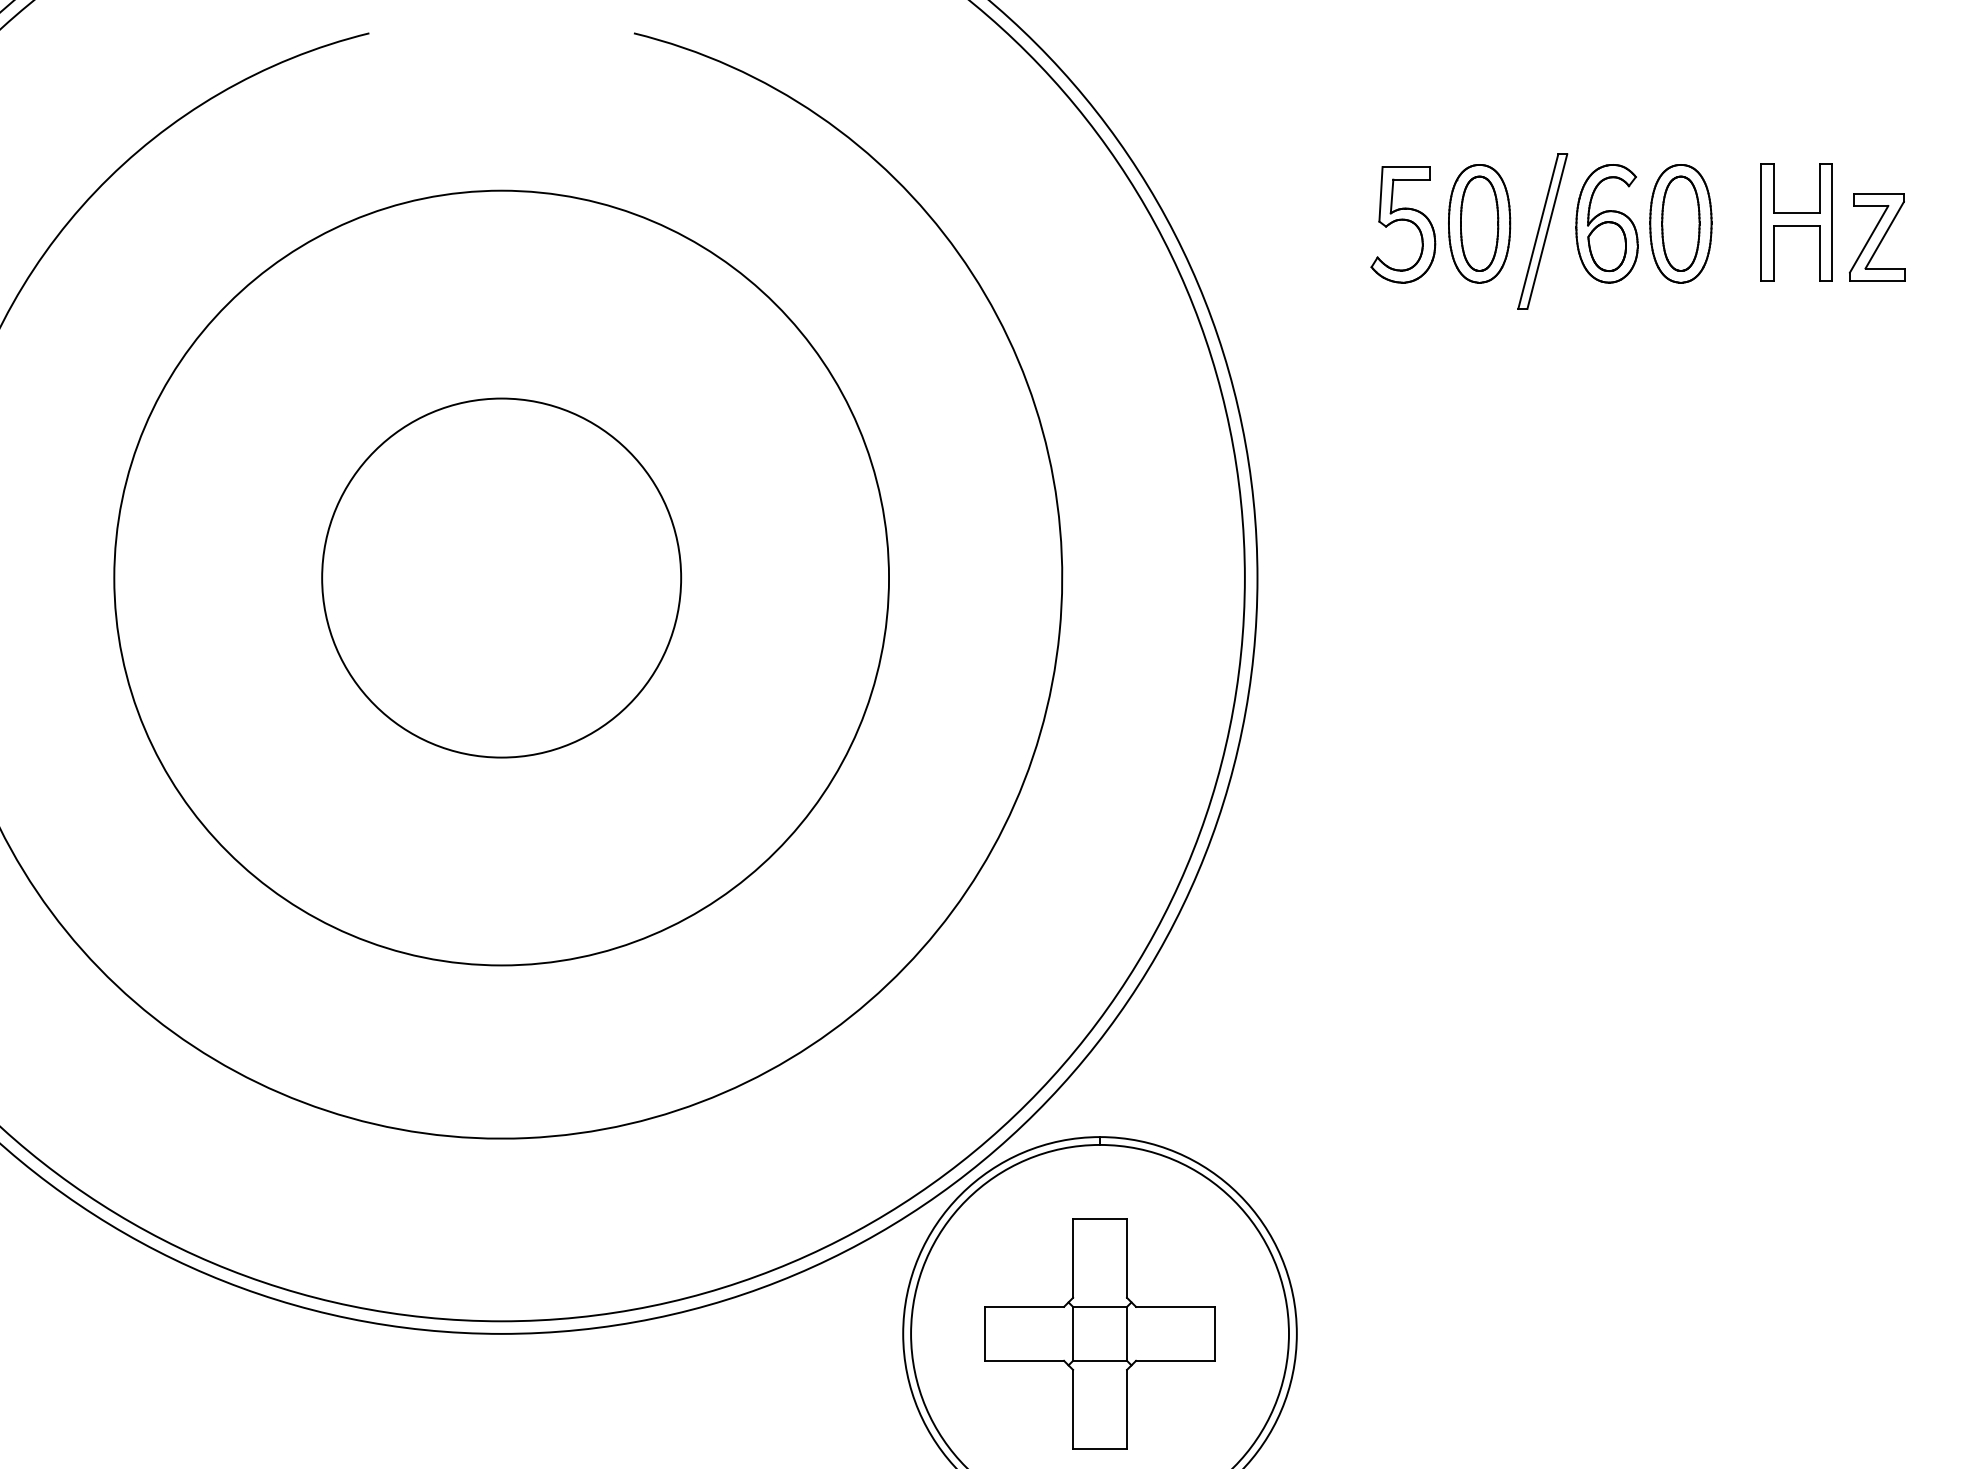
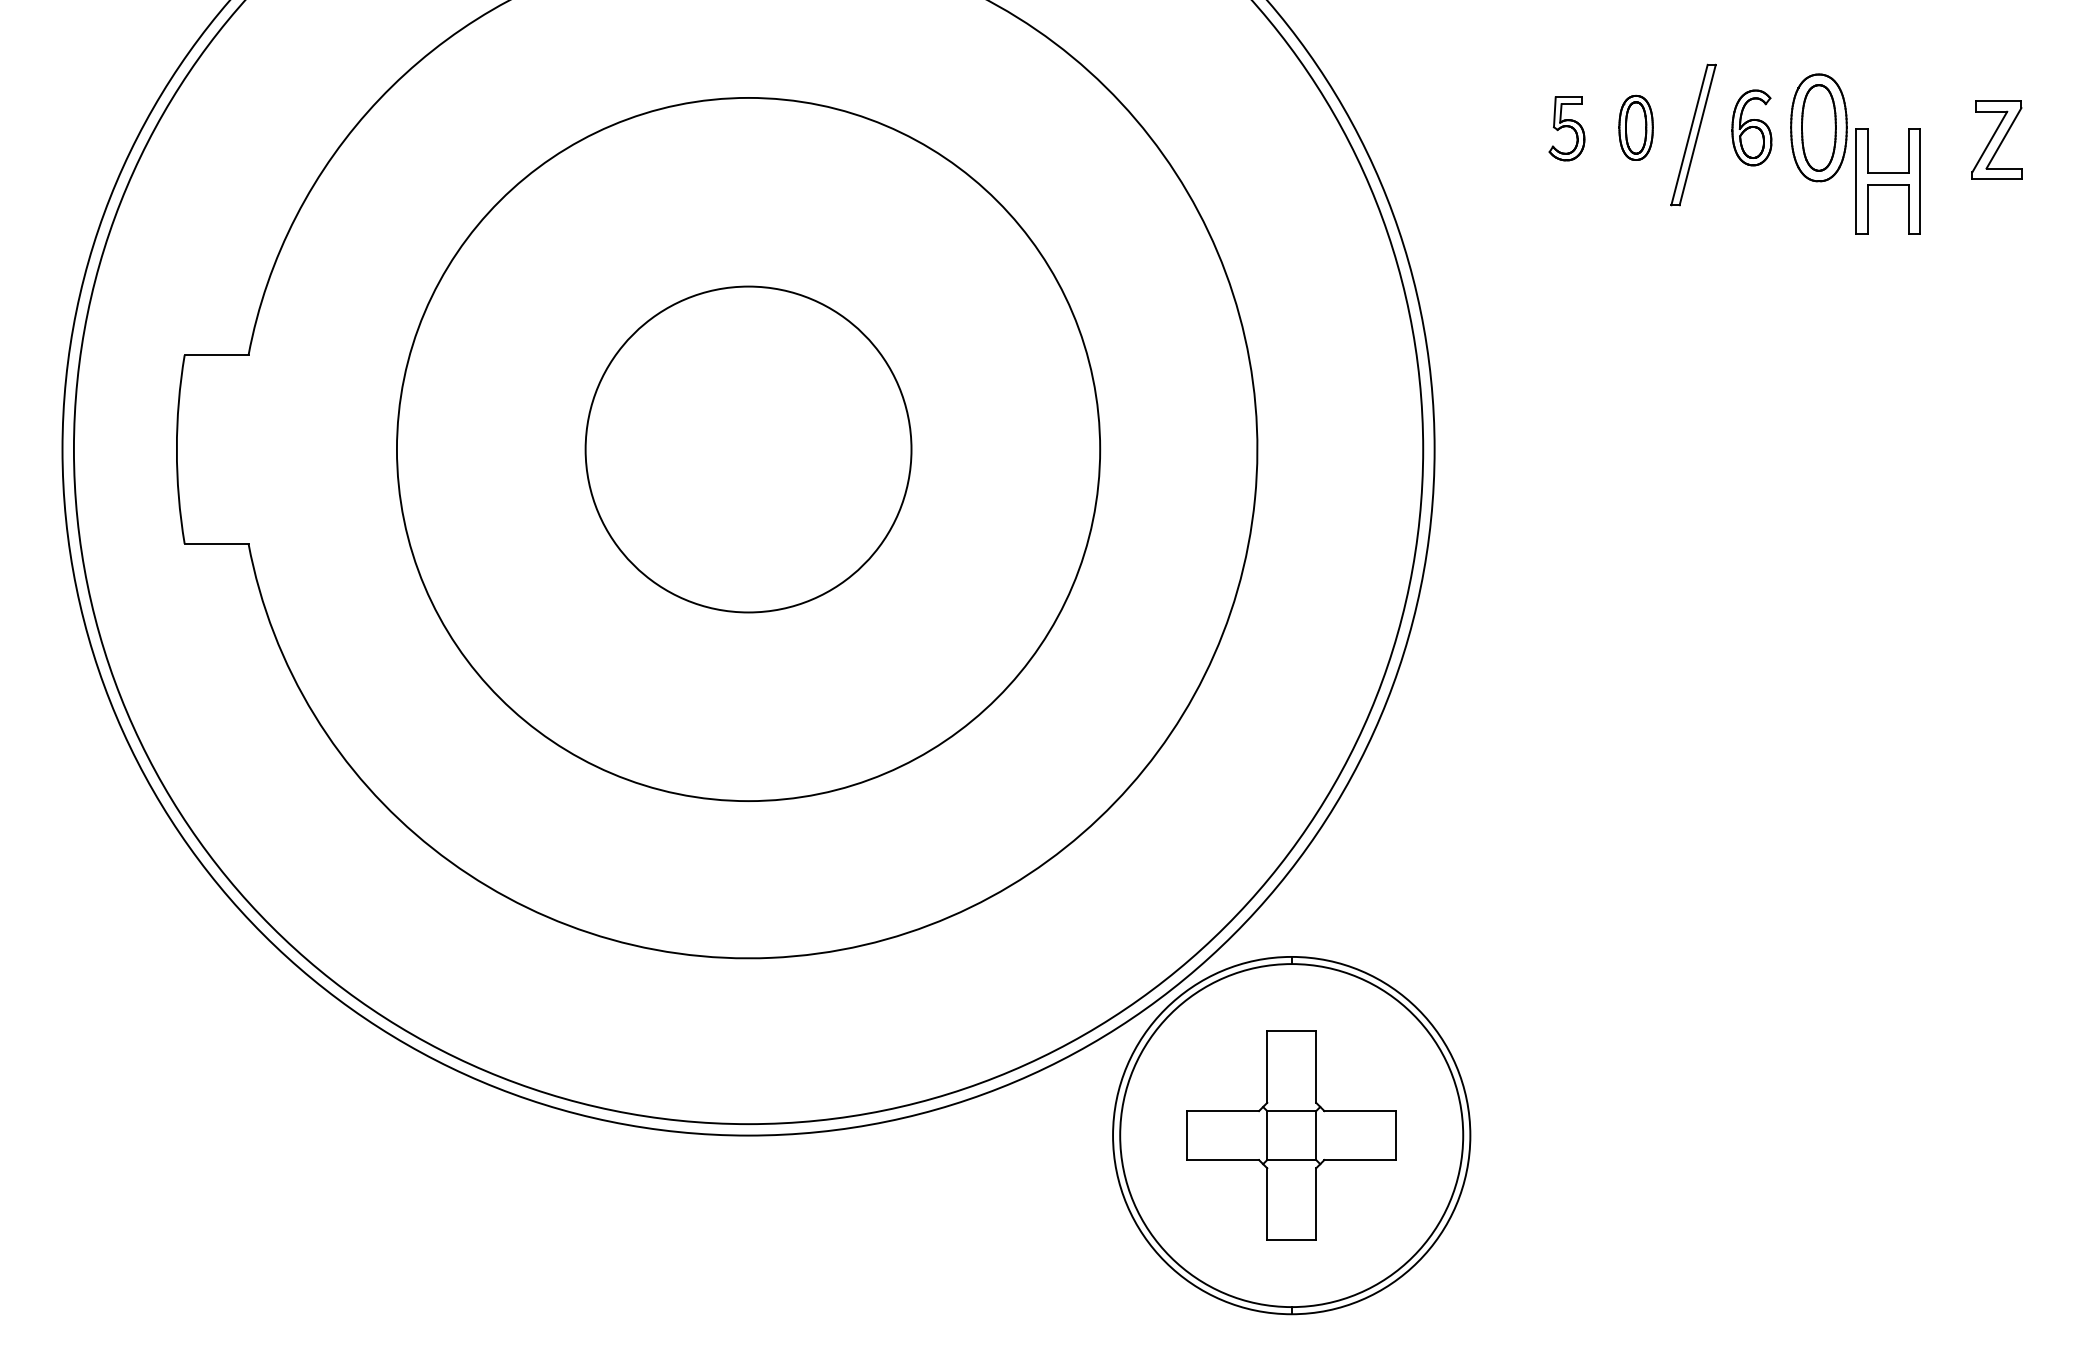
part: (1796, 222) -> (1887, 181), moved
part: (1478, 223) -> (1635, 127), size x0.6
part: (1606, 223) -> (1751, 127), size x0.7
part: (1402, 224) -> (1566, 128), size x0.6

